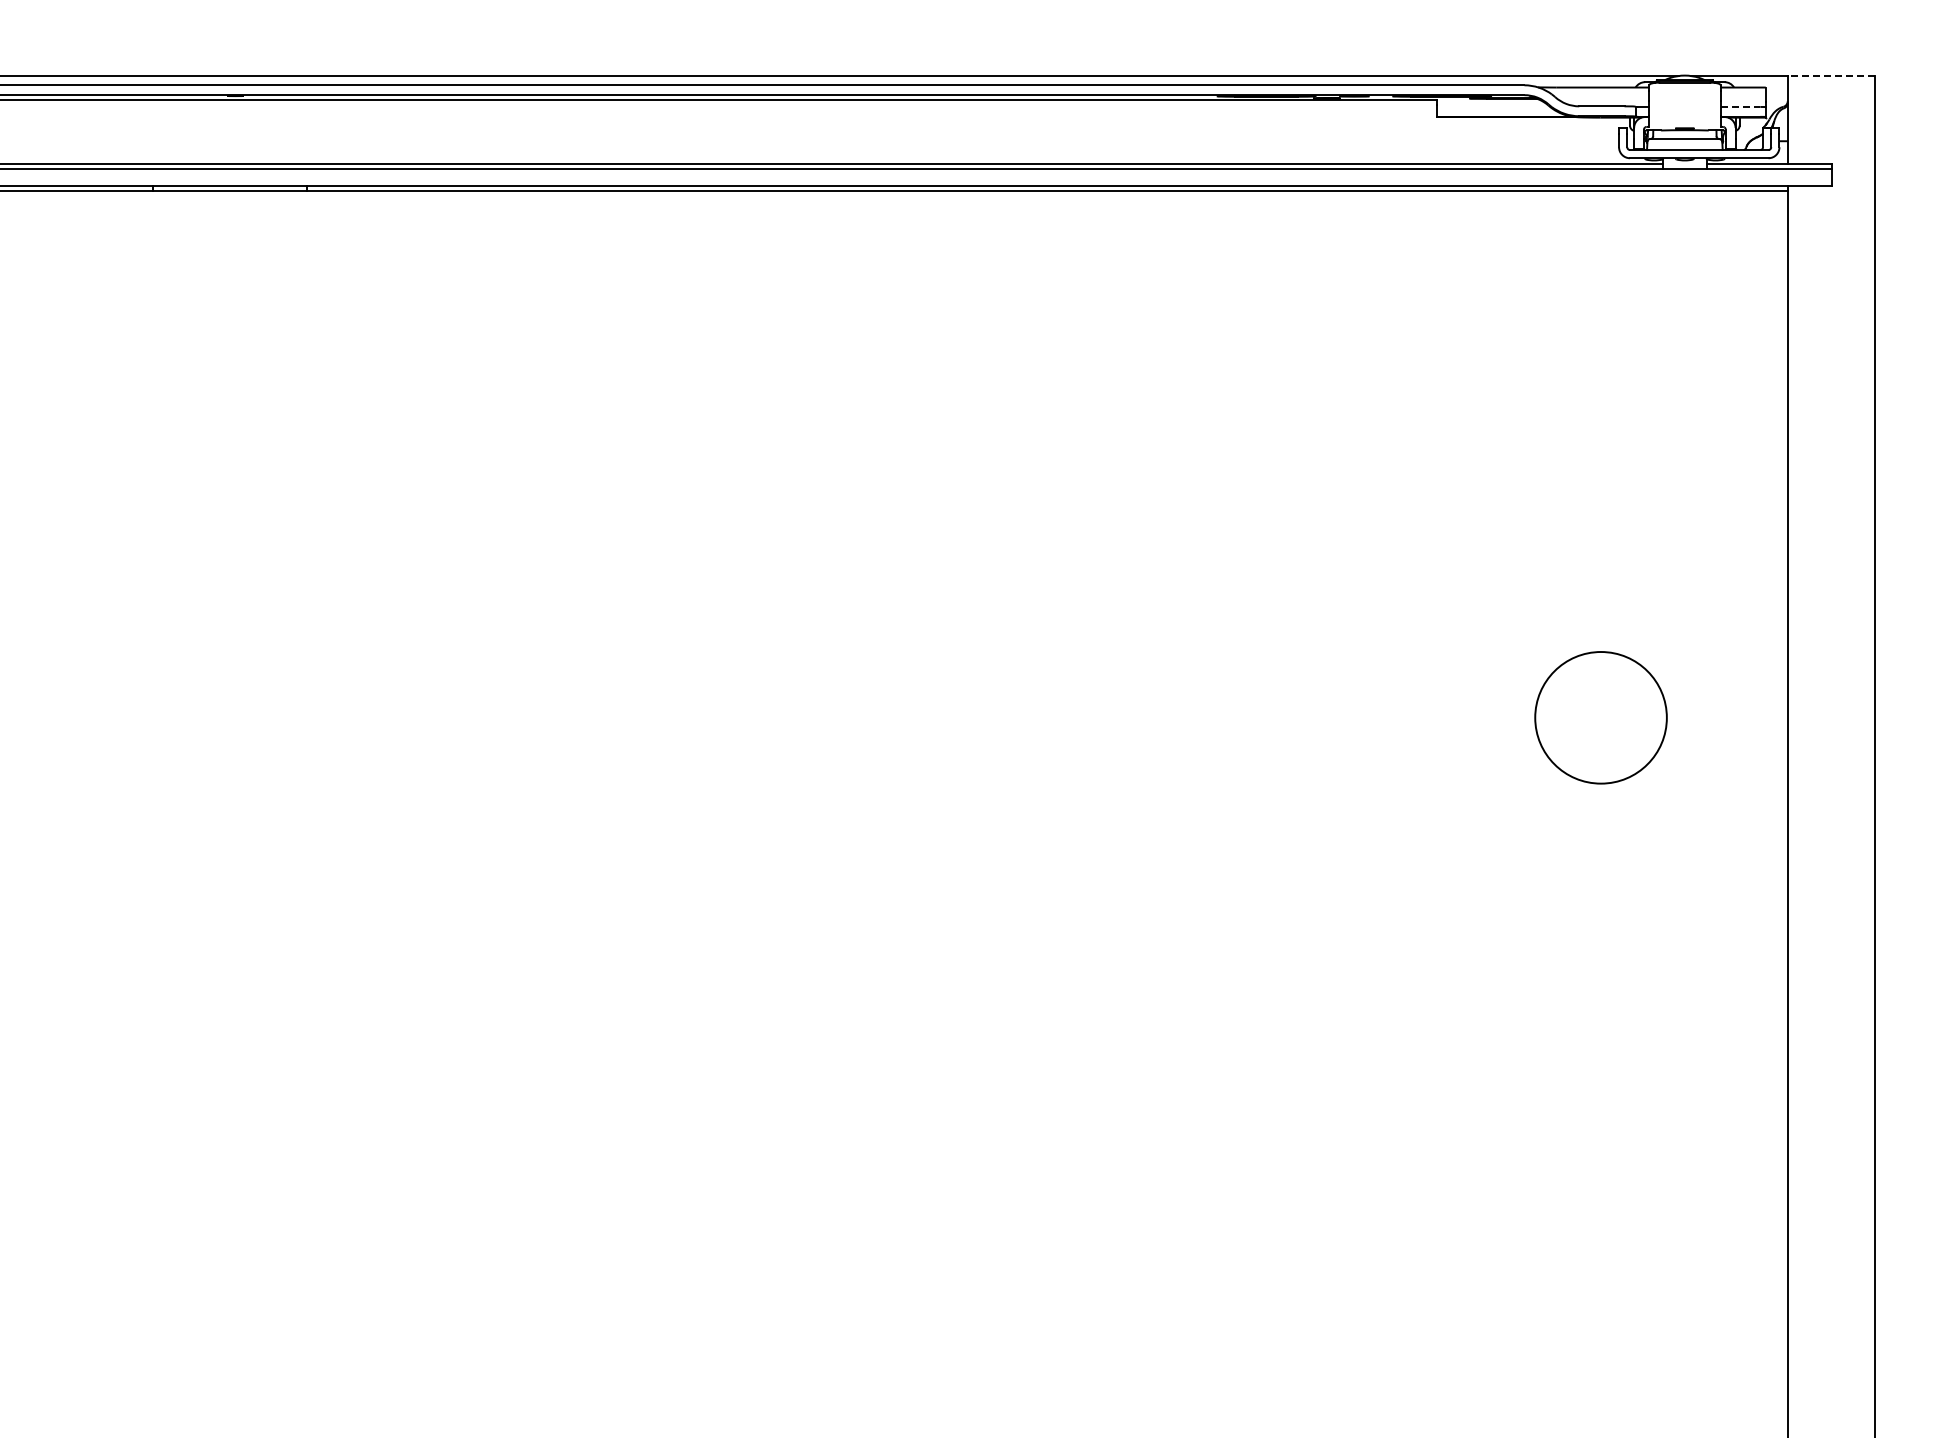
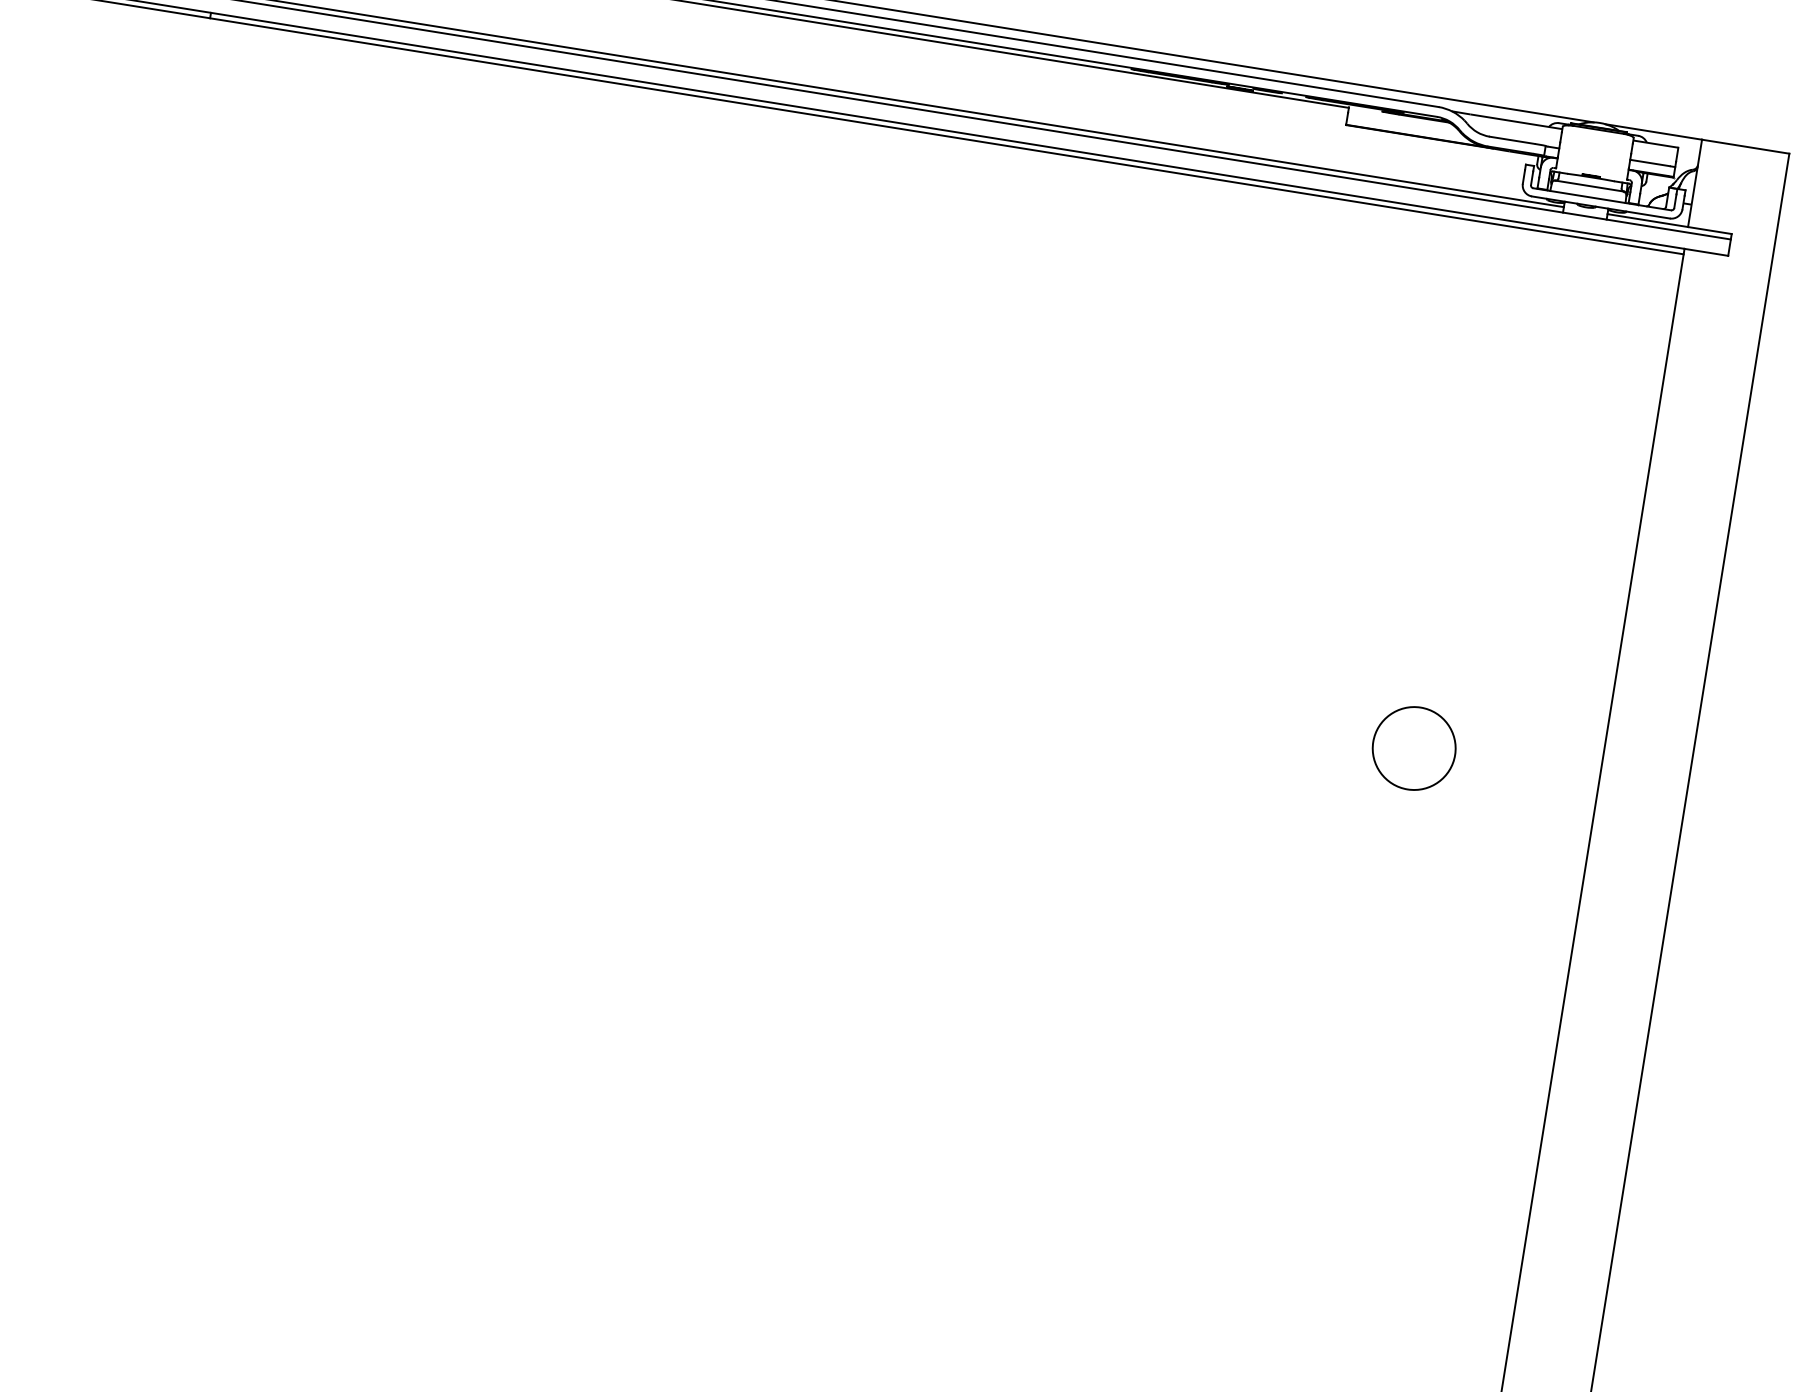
line: (1831, 75) -> (1745, 146), dashed -> solid
line: (1740, 106) -> (1650, 162), dashed -> solid
circle: (1601, 717) -> (1414, 748), size x0.62

